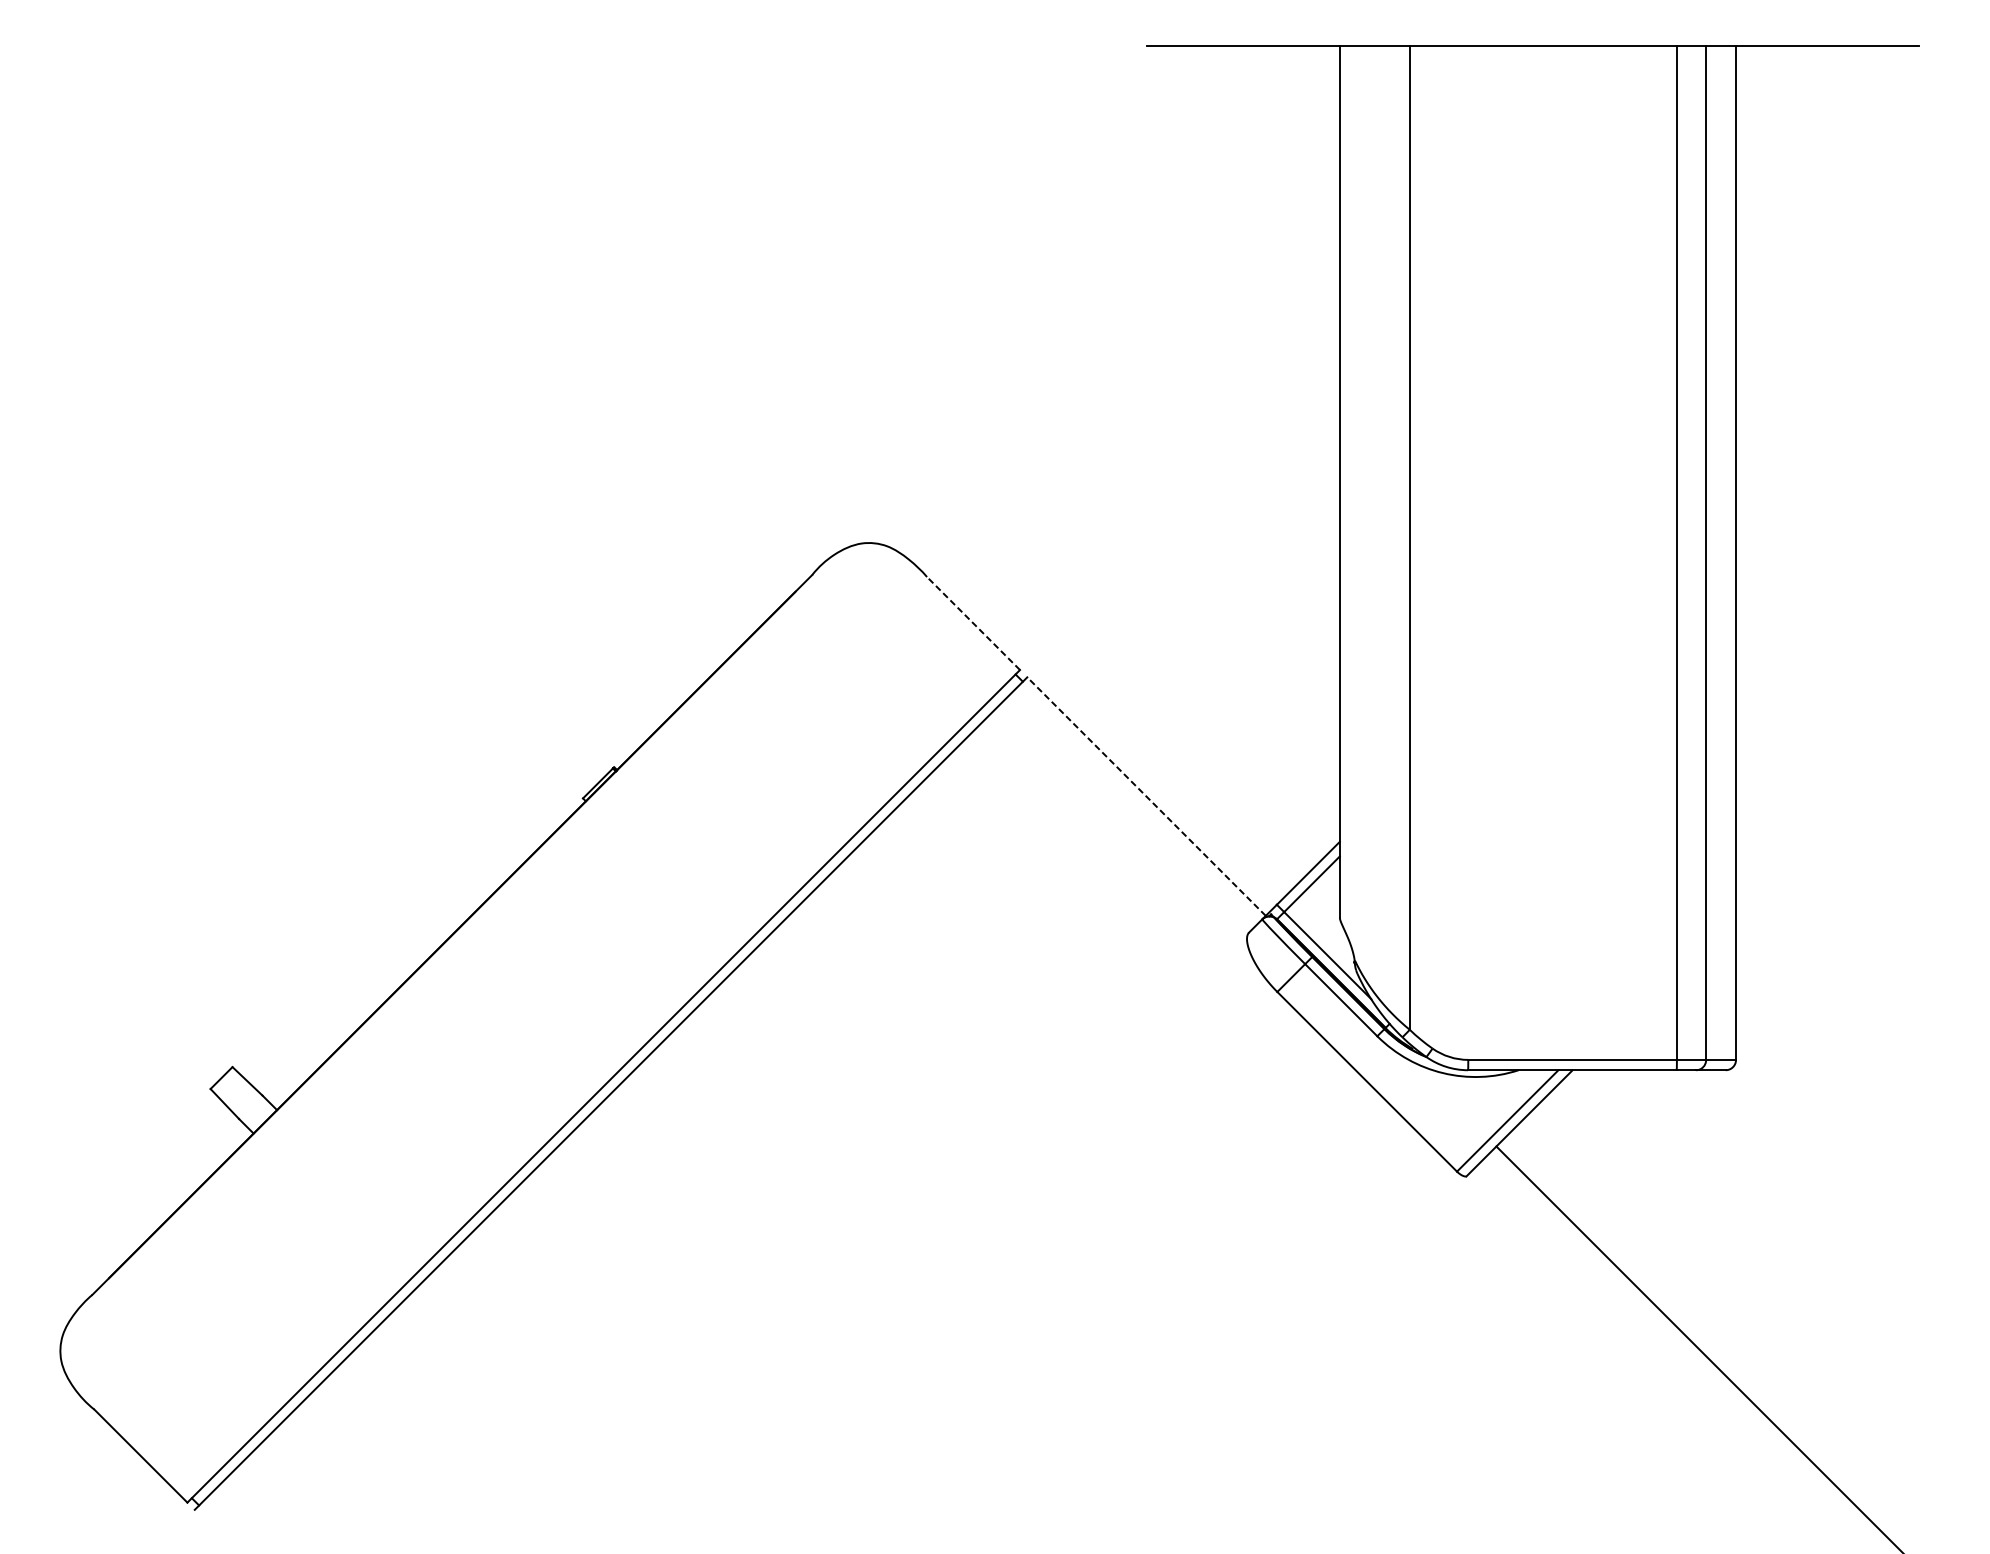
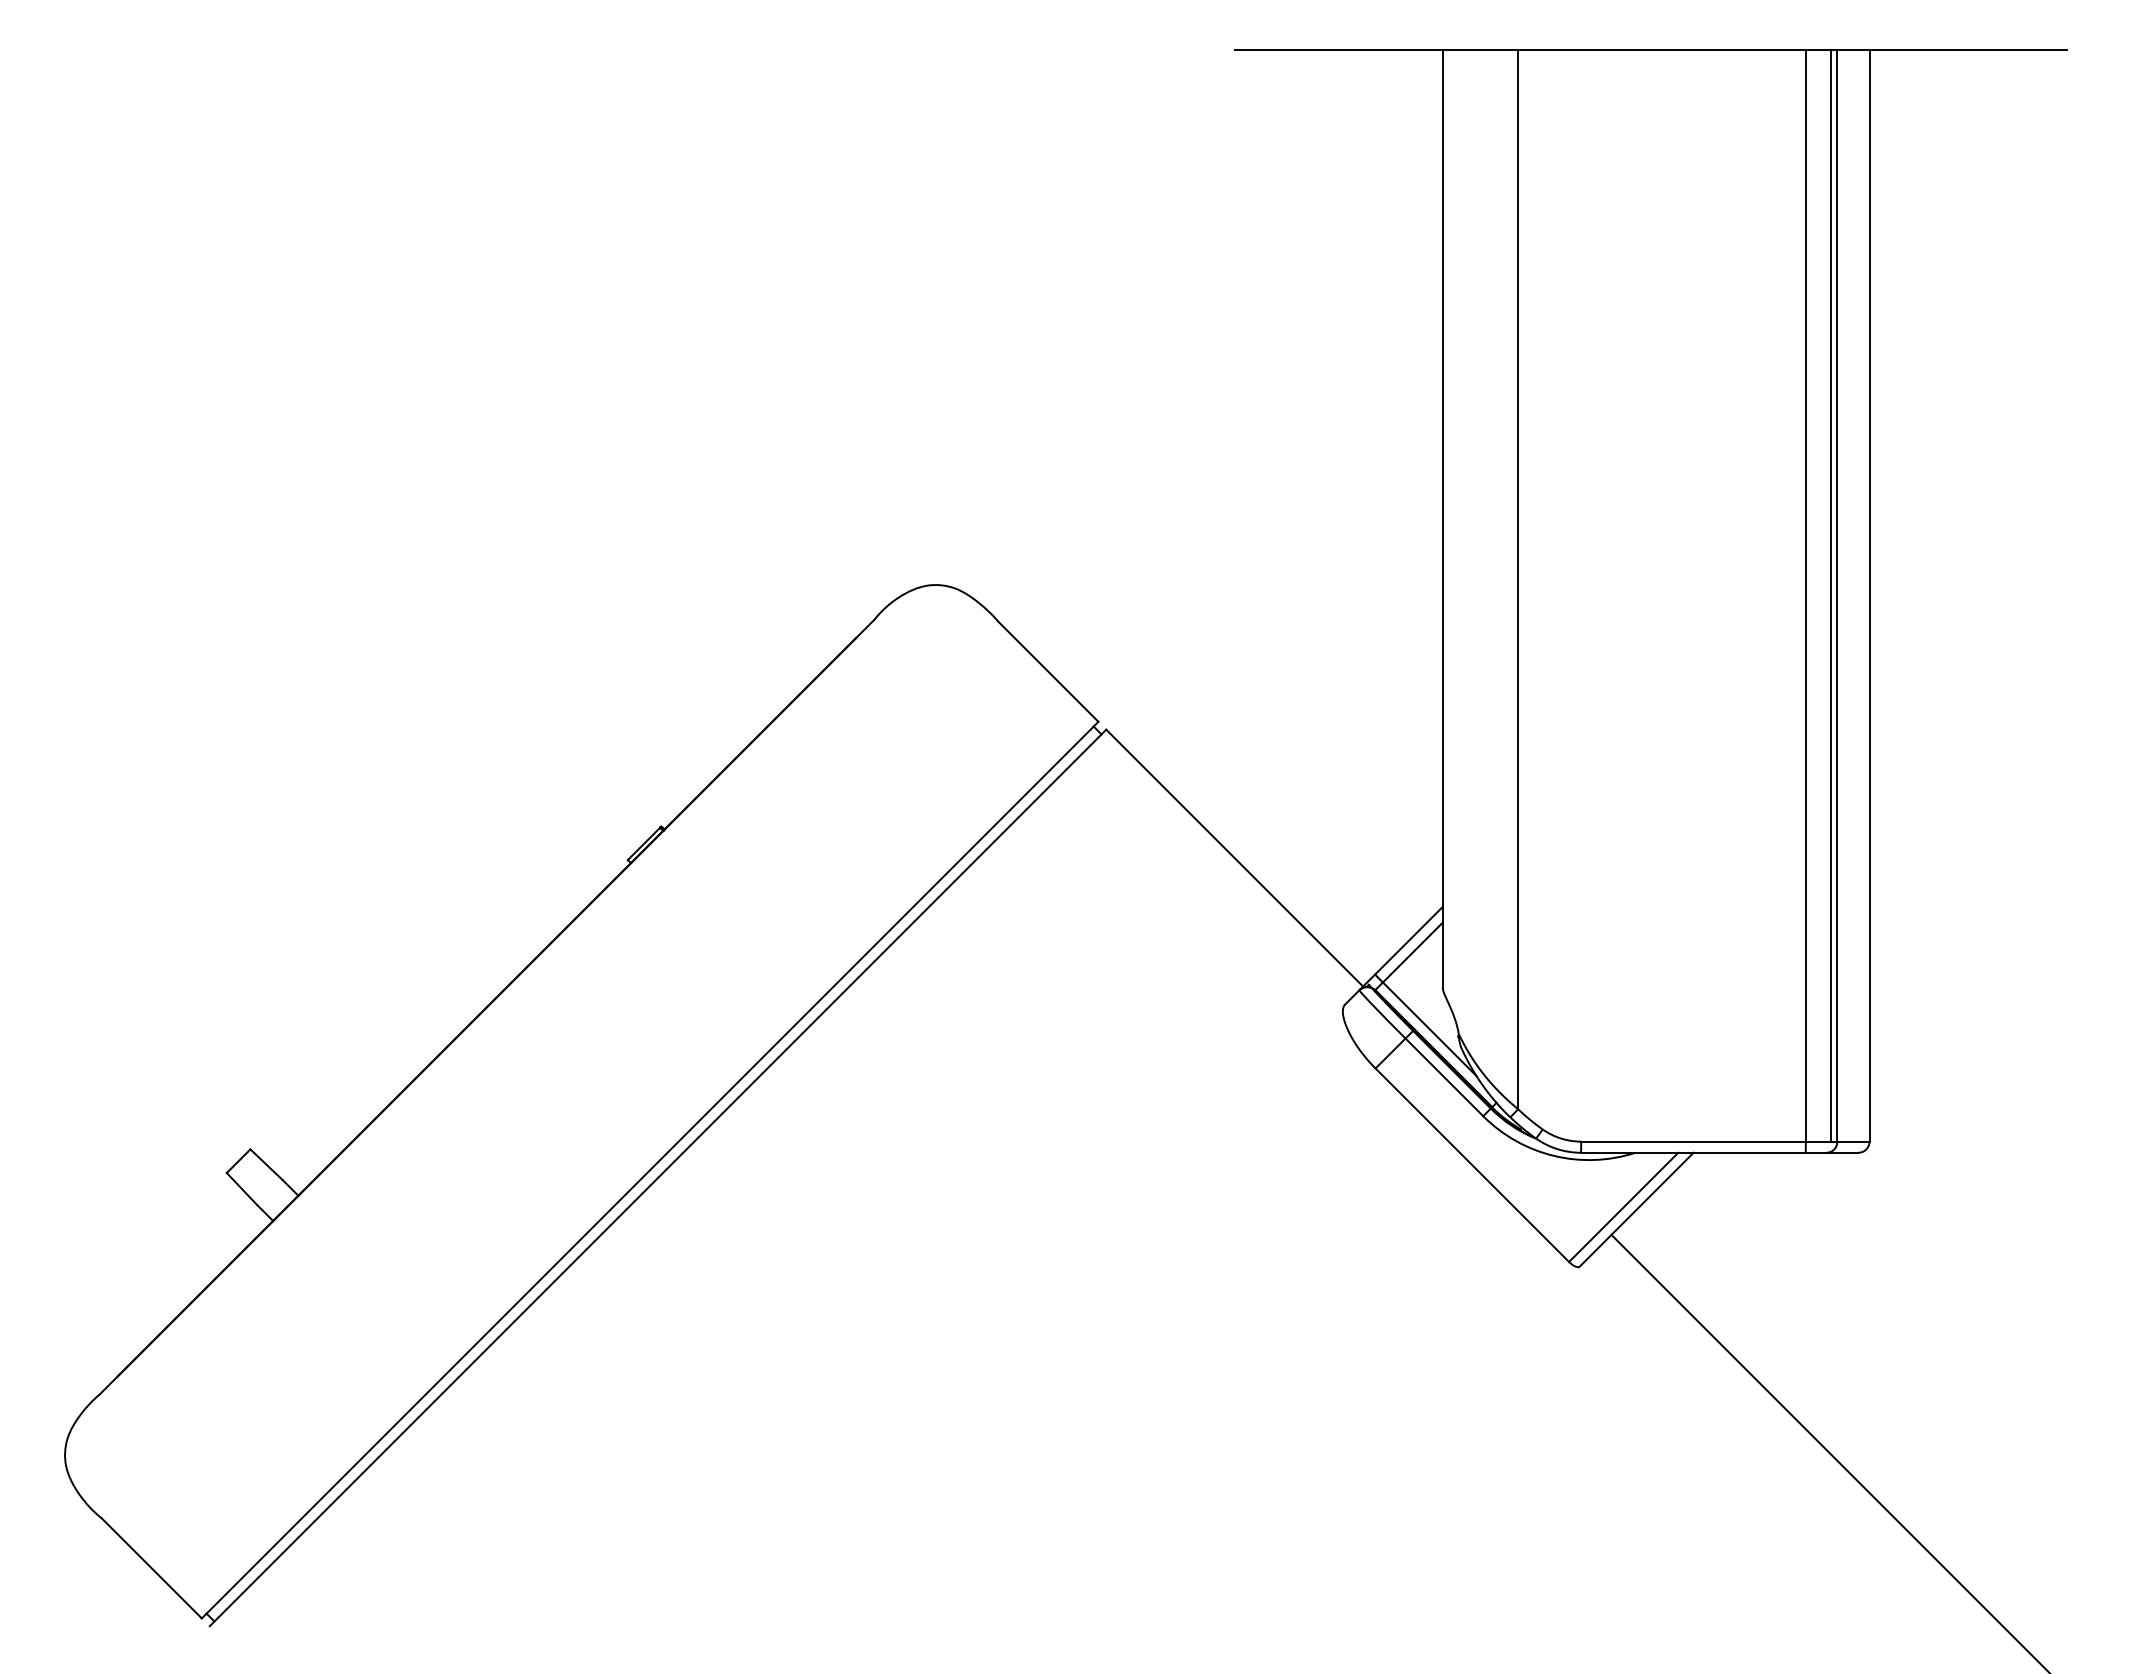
line: (1699, 552) -> (1830, 595), added
line: (973, 623) -> (1048, 671), dashed -> solid
line: (1146, 796) -> (1234, 858), dashed -> solid

